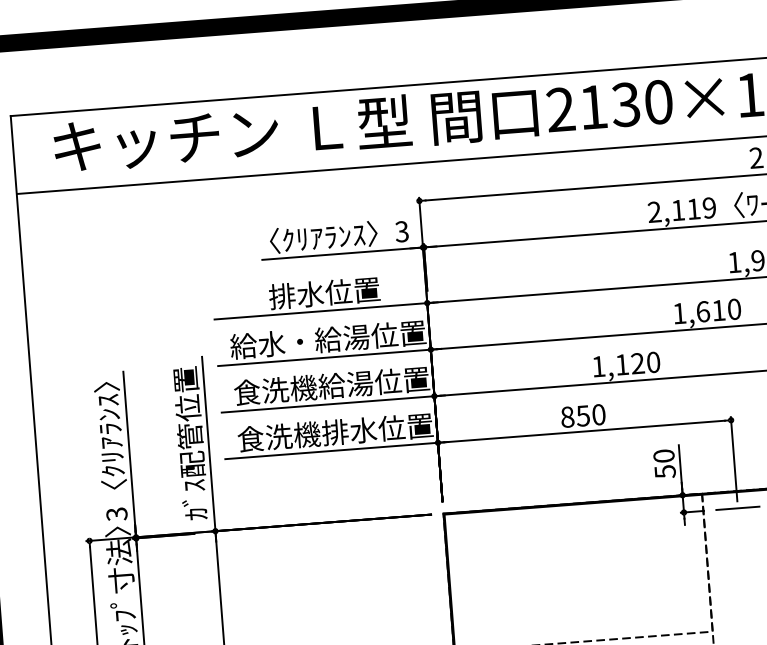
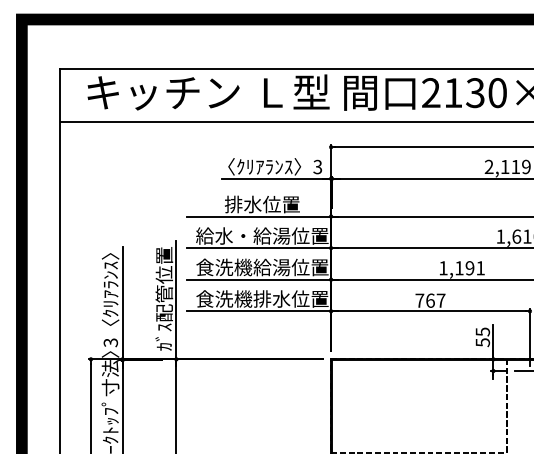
text: (645, 363) -> (475, 268), 1,120 -> 1,191
text: (583, 415) -> (430, 300), 850 -> 767
text: (663, 455) -> (482, 331), 50 -> 55

